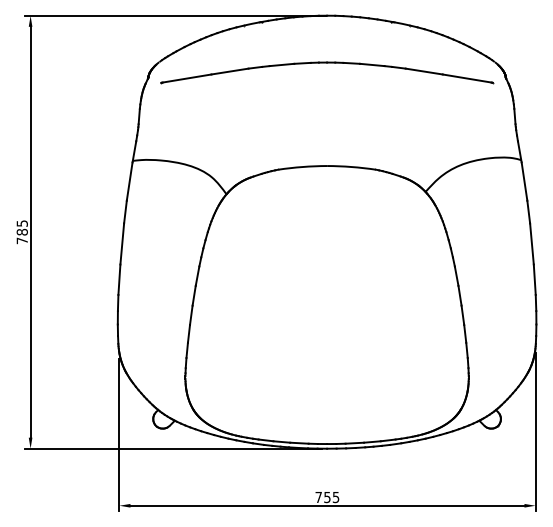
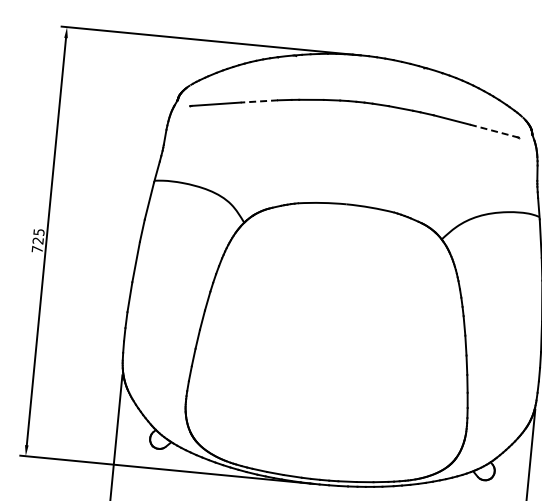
line: (229, 71) -> (258, 101), solid -> dashed
line: (467, 78) -> (494, 130), solid -> dashed
text: (21, 231) -> (37, 240), 785 -> 725

